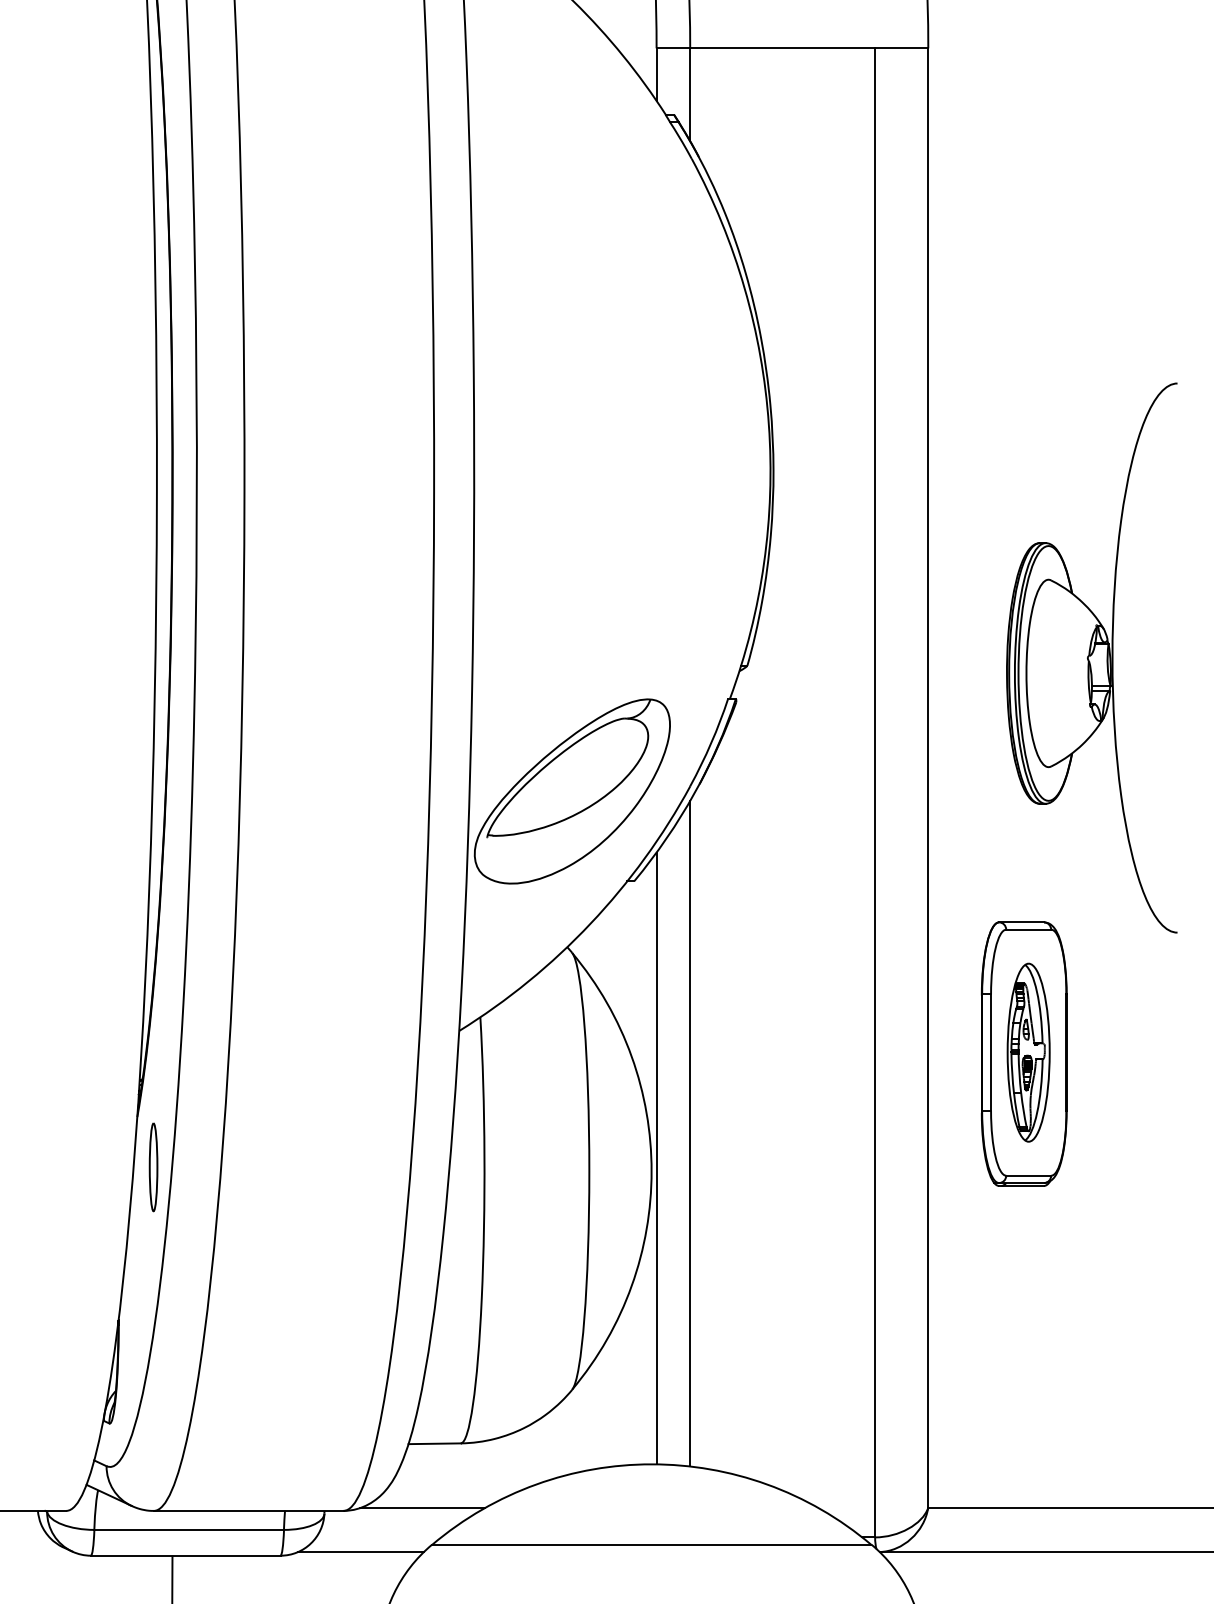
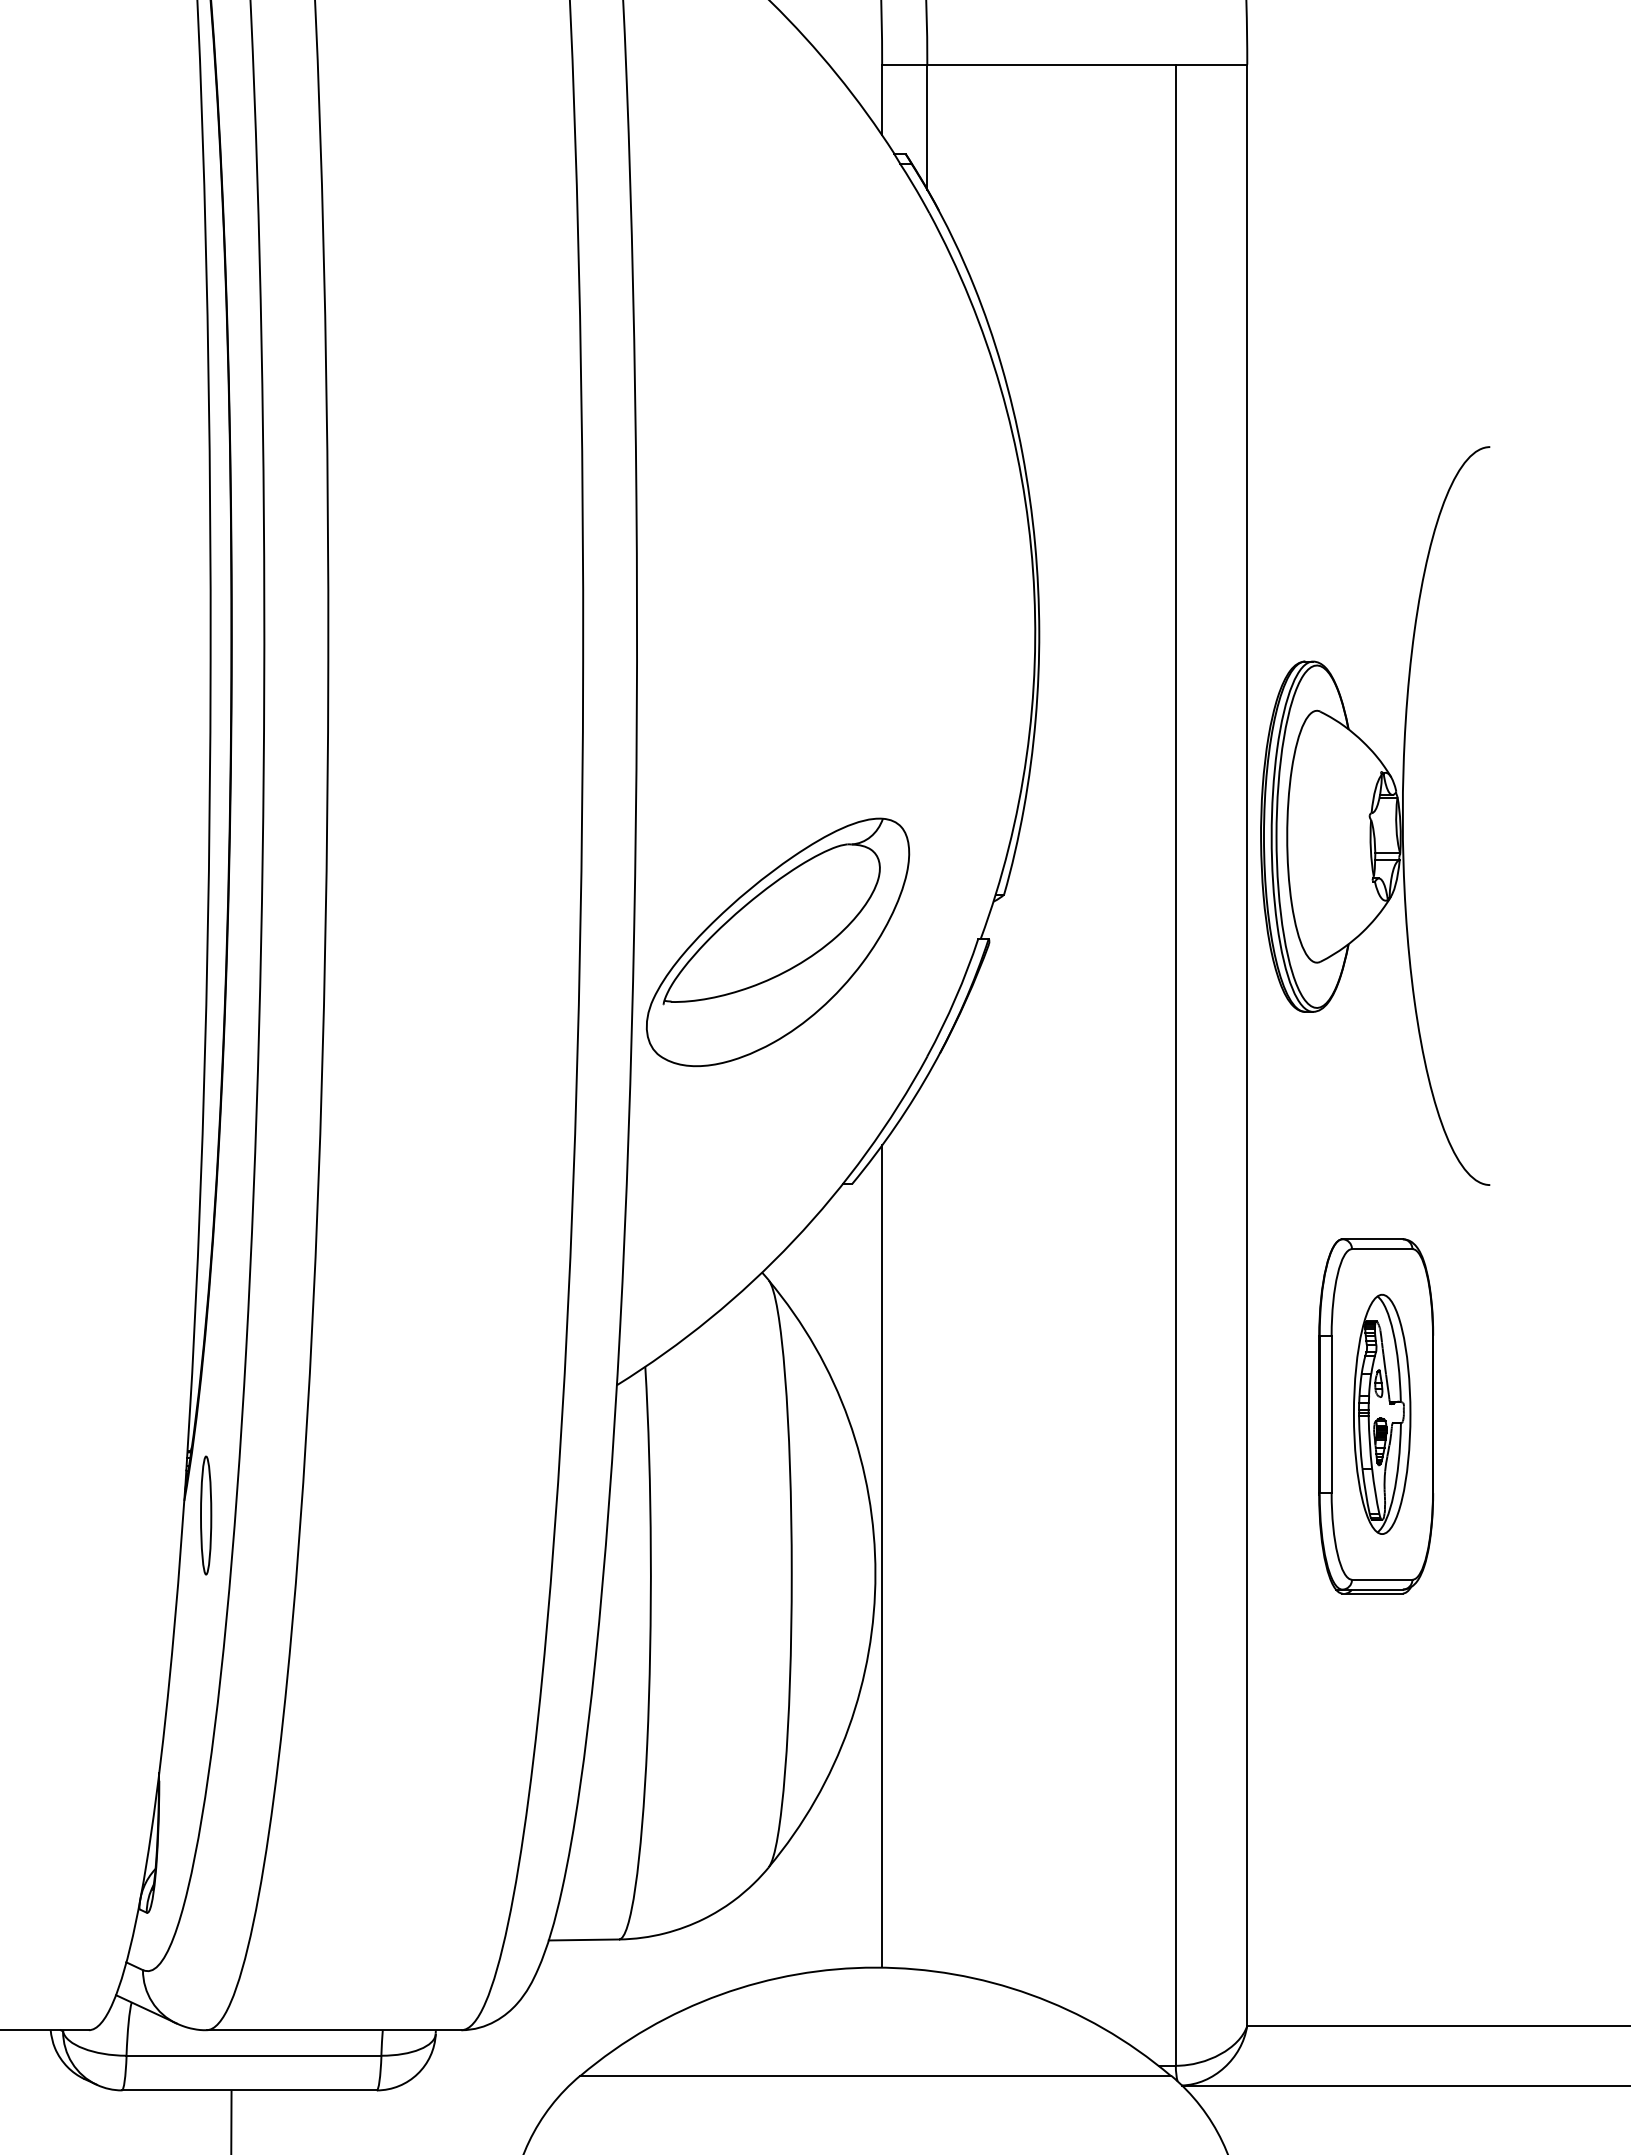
part: (1092, 657) -> (1375, 815), moved
part: (572, 791) -> (777, 942), moved
line: (690, 1133) -> (927, 1523), removed
part: (153, 1167) -> (206, 1515), moved
line: (422, 1508) -> (567, 2026), removed
line: (360, 1552) -> (484, 2085), removed

